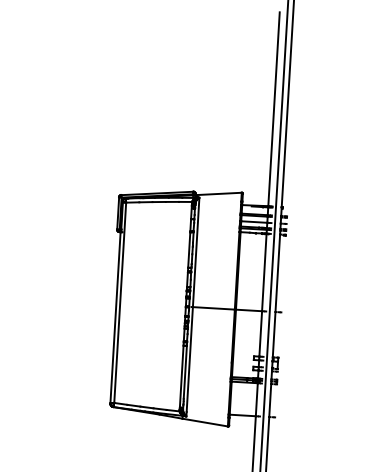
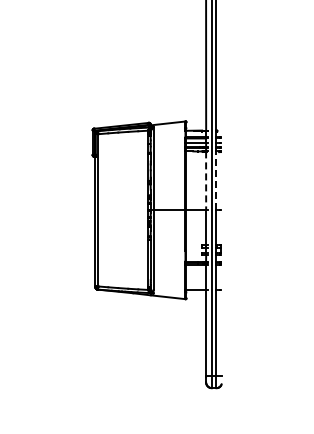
line: (278, 272) -> (216, 180), solid -> dashed
line: (264, 273) -> (206, 181), solid -> dashed

